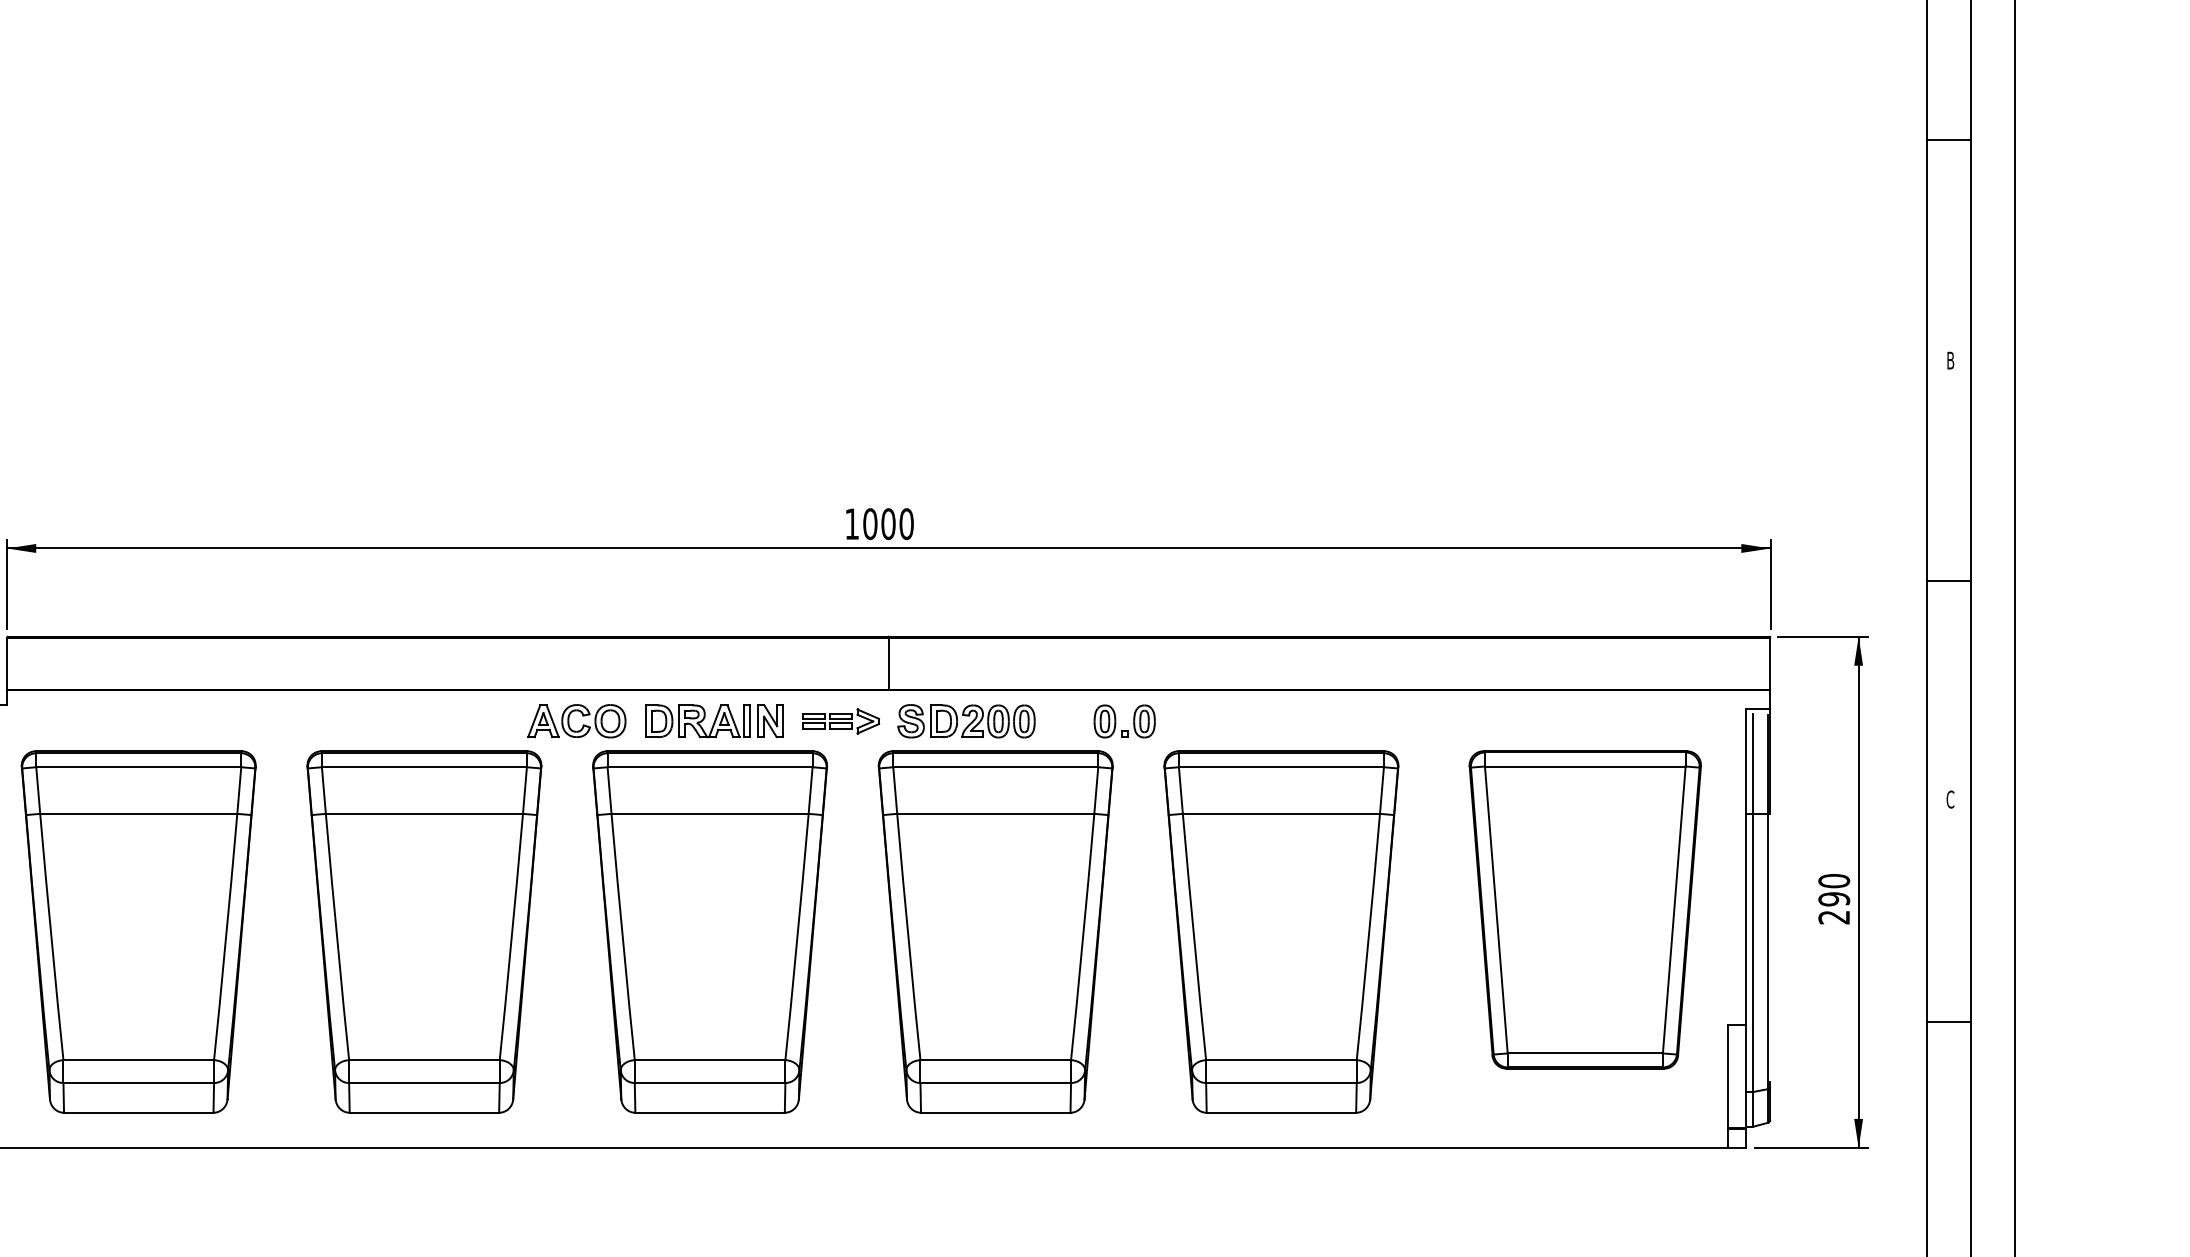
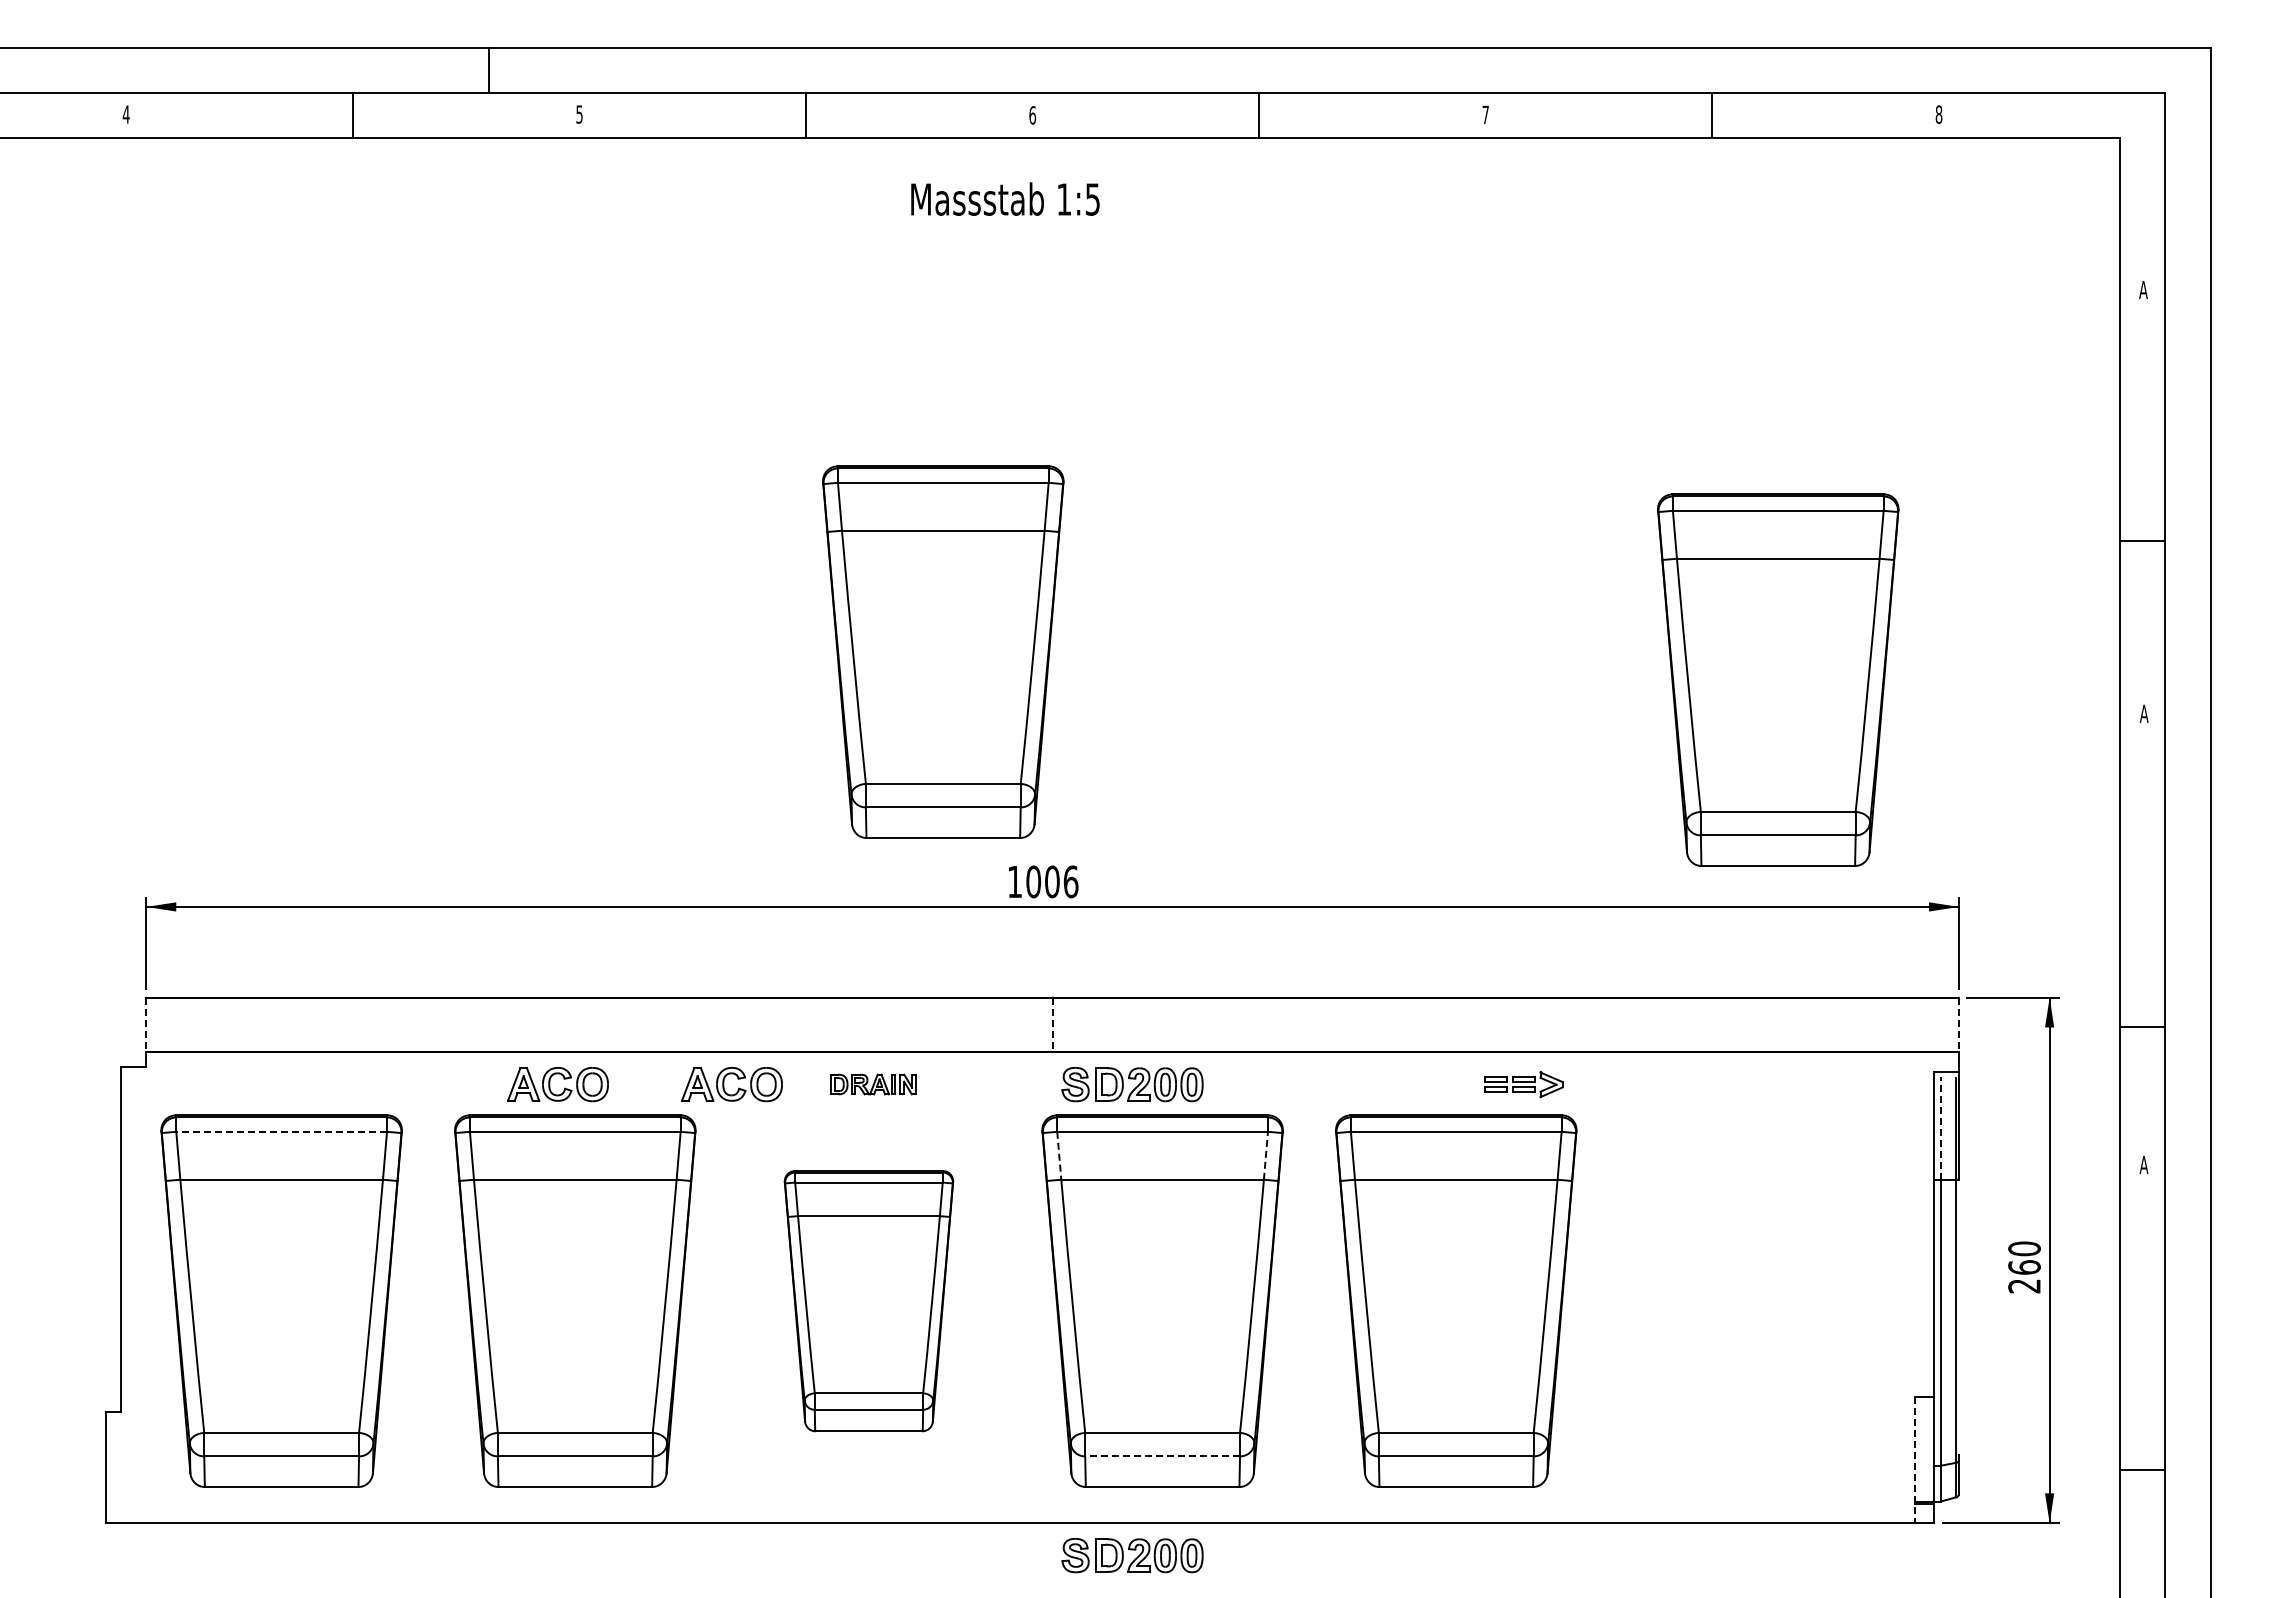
line: (1948, 140) -> (2142, 541), moved
part: (782, 299) -> (943, 651), added
part: (1594, 327) -> (1778, 679), added
text: (1949, 360) -> (2143, 713), B -> A
text: (906, 523) -> (1070, 881), 1000 -> 1006
line: (1948, 581) -> (2142, 1026), moved
line: (7, 663) -> (146, 1025), solid -> dashed
line: (888, 663) -> (1052, 1025), solid -> dashed
line: (1769, 663) -> (1958, 1025), solid -> dashed
part: (400, 721) -> (550, 1084), added
part: (714, 721) -> (873, 1084), size x0.6
part: (840, 721) -> (1523, 1084), moved
part: (1116, 721) -> (1286, 1084), removed
line: (1752, 764) -> (1940, 1128), solid -> dashed
line: (138, 766) -> (281, 1131), solid -> dashed
line: (1096, 790) -> (1266, 1155), solid -> dashed
line: (895, 791) -> (1059, 1156), solid -> dashed
text: (1949, 799) -> (2143, 1164), C -> A
text: (1834, 899) -> (2024, 1267), 290 -> 260
part: (1585, 909) -> (1768, 1278), removed
part: (709, 931) -> (868, 1300), size x0.7
line: (1948, 1021) -> (2142, 1469), moved
line: (995, 1083) -> (1162, 1456), solid -> dashed
line: (1728, 1086) -> (1915, 1460), solid -> dashed
part: (966, 1179) -> (1132, 1555), added

